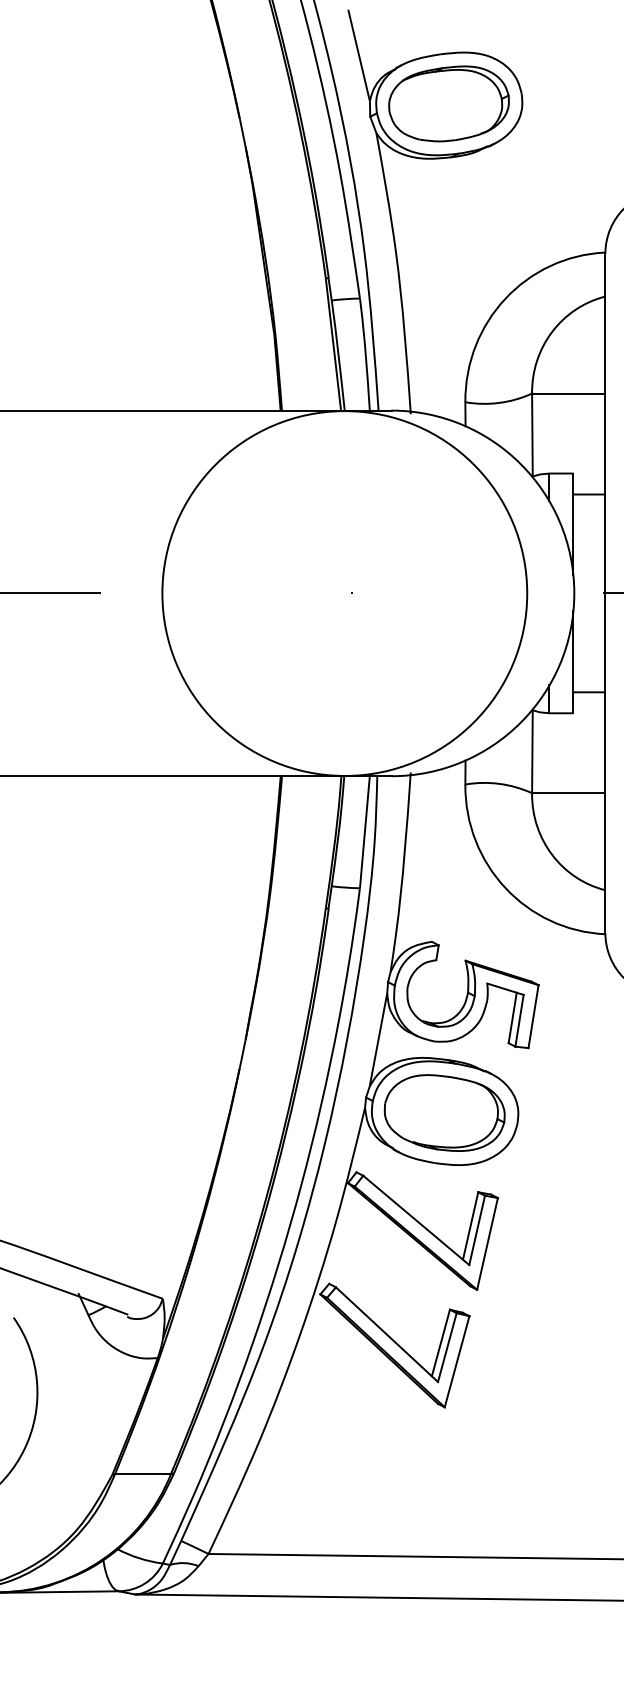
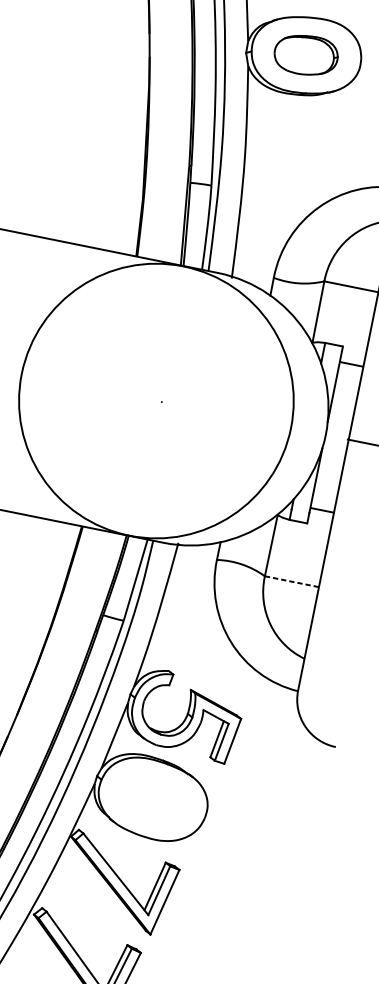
part: (448, 103) -> (305, 54), size x0.7
line: (568, 793) -> (291, 581), solid -> dashed
part: (444, 1112) -> (152, 798), removed

